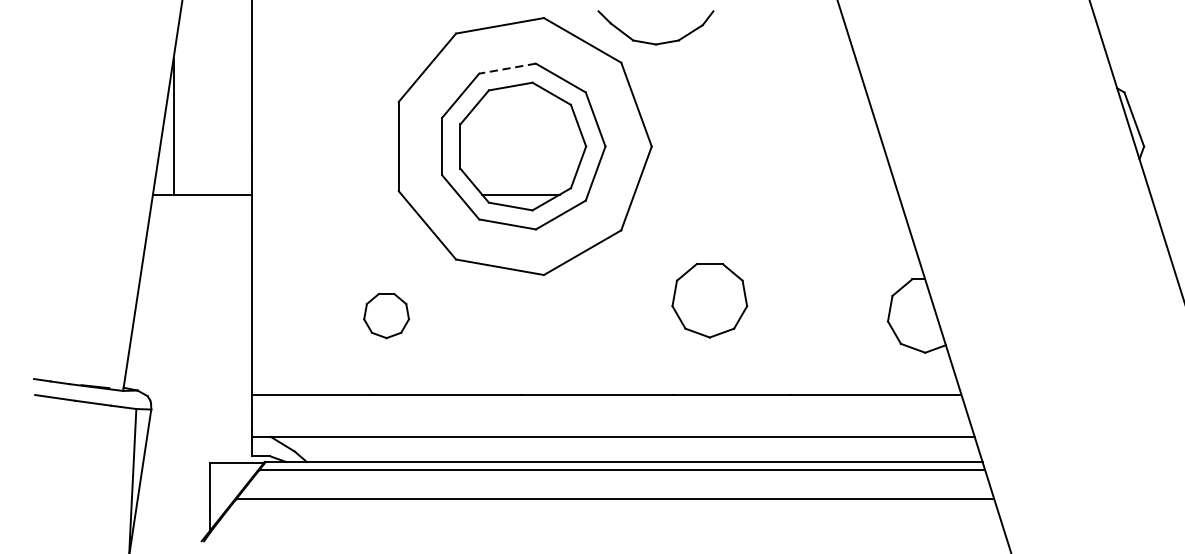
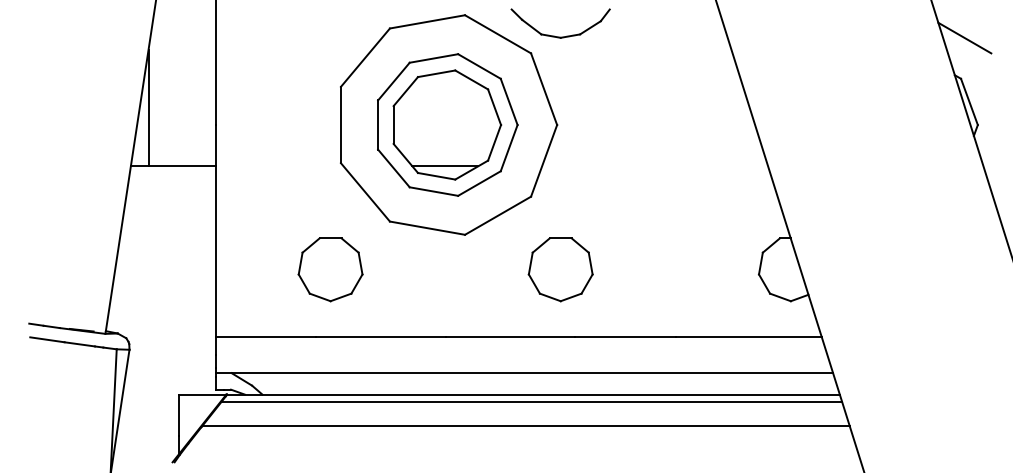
line: (1128, 44) -> (964, 37), added
line: (507, 68) -> (433, 58), dashed -> solid
part: (709, 300) -> (560, 269), moved
part: (386, 315) -> (330, 269), size x1.67

